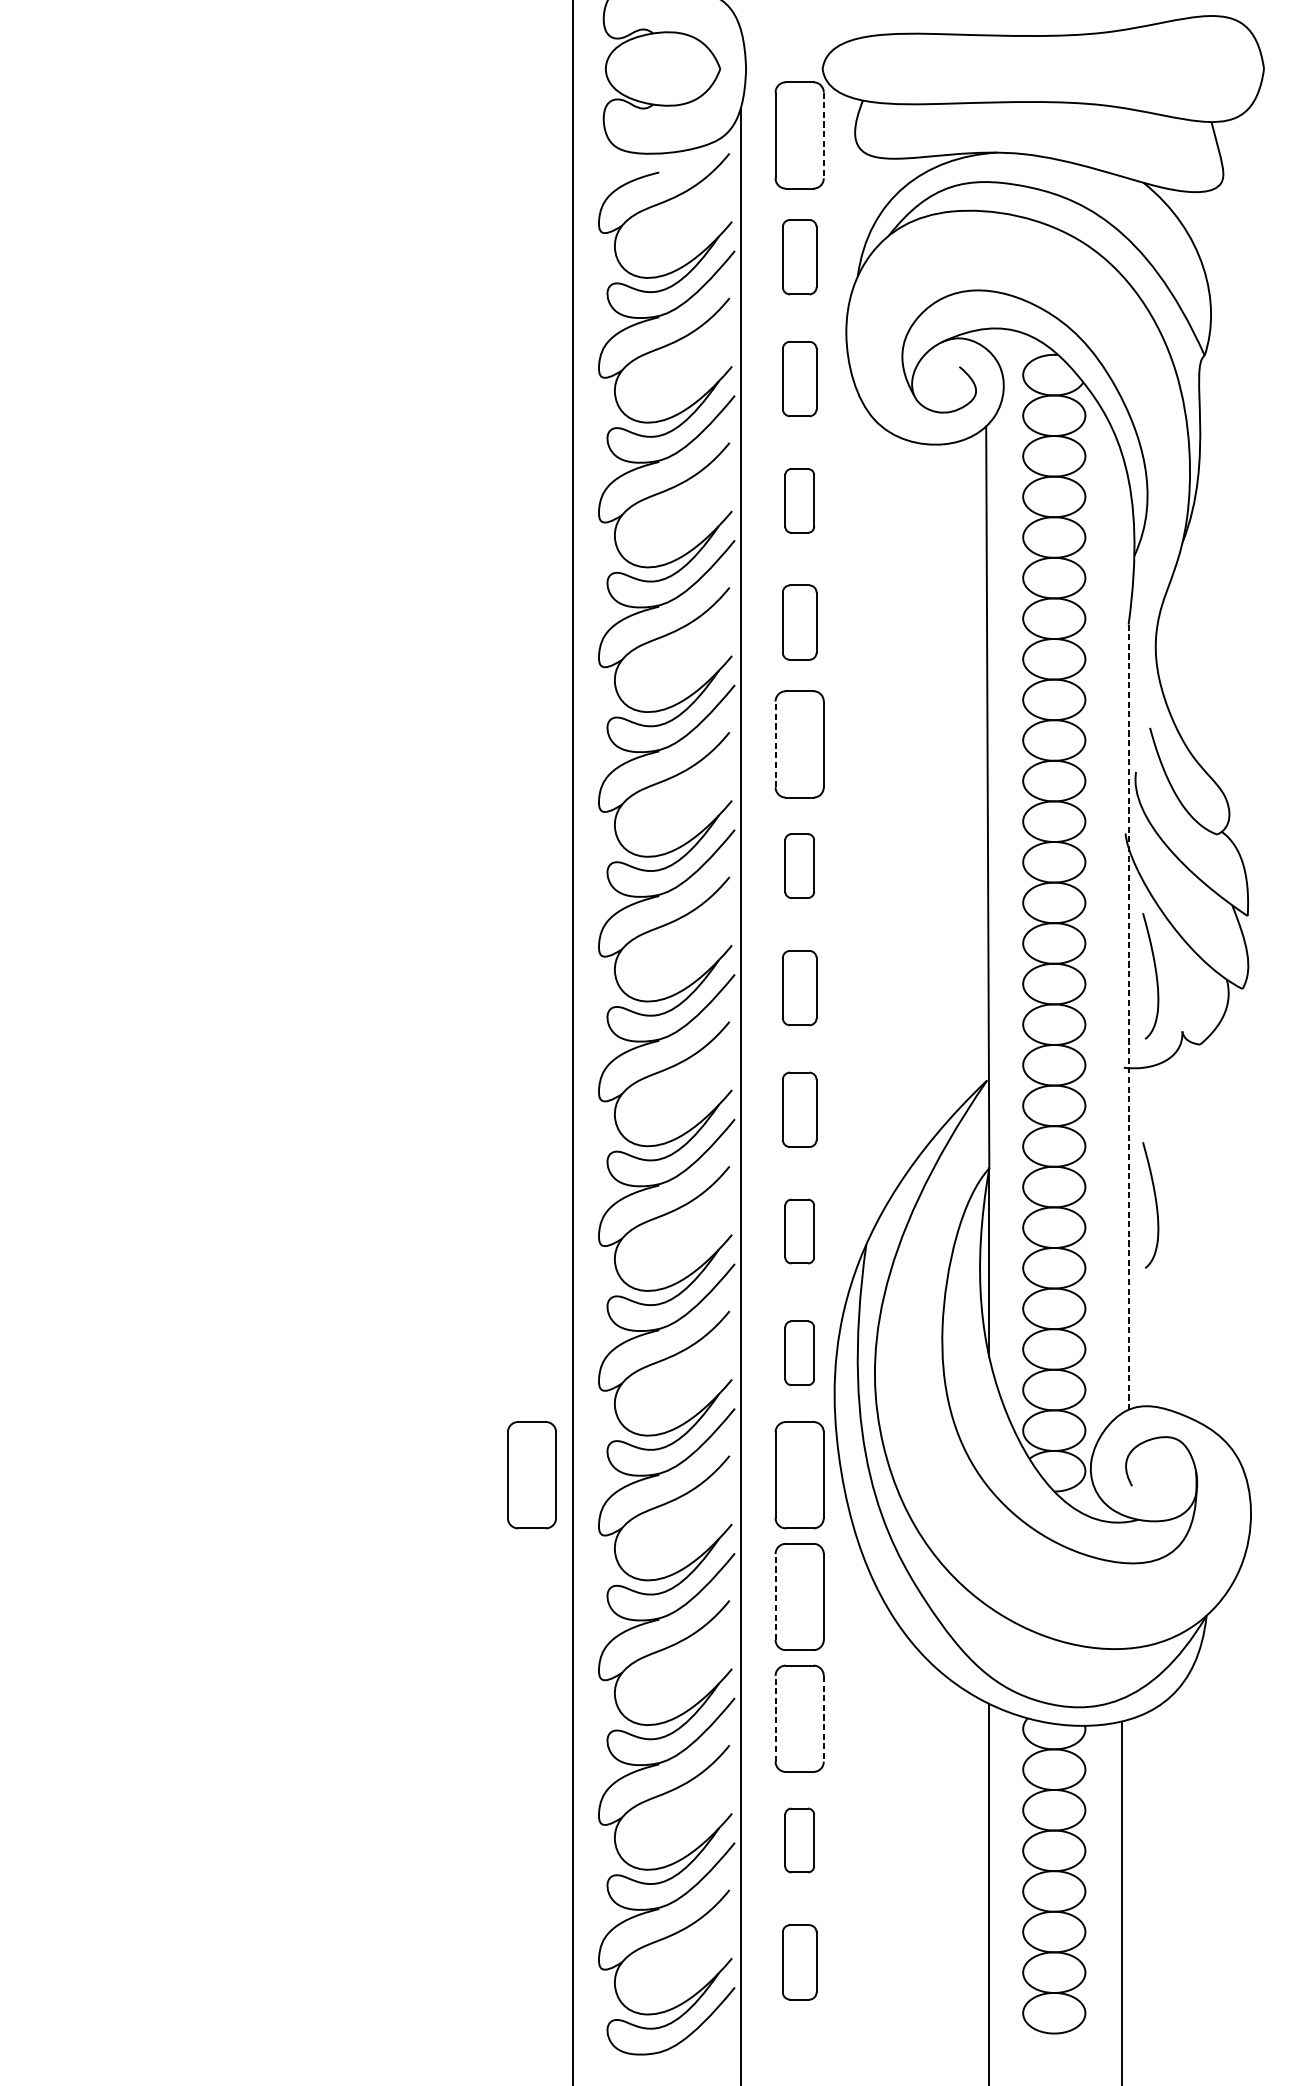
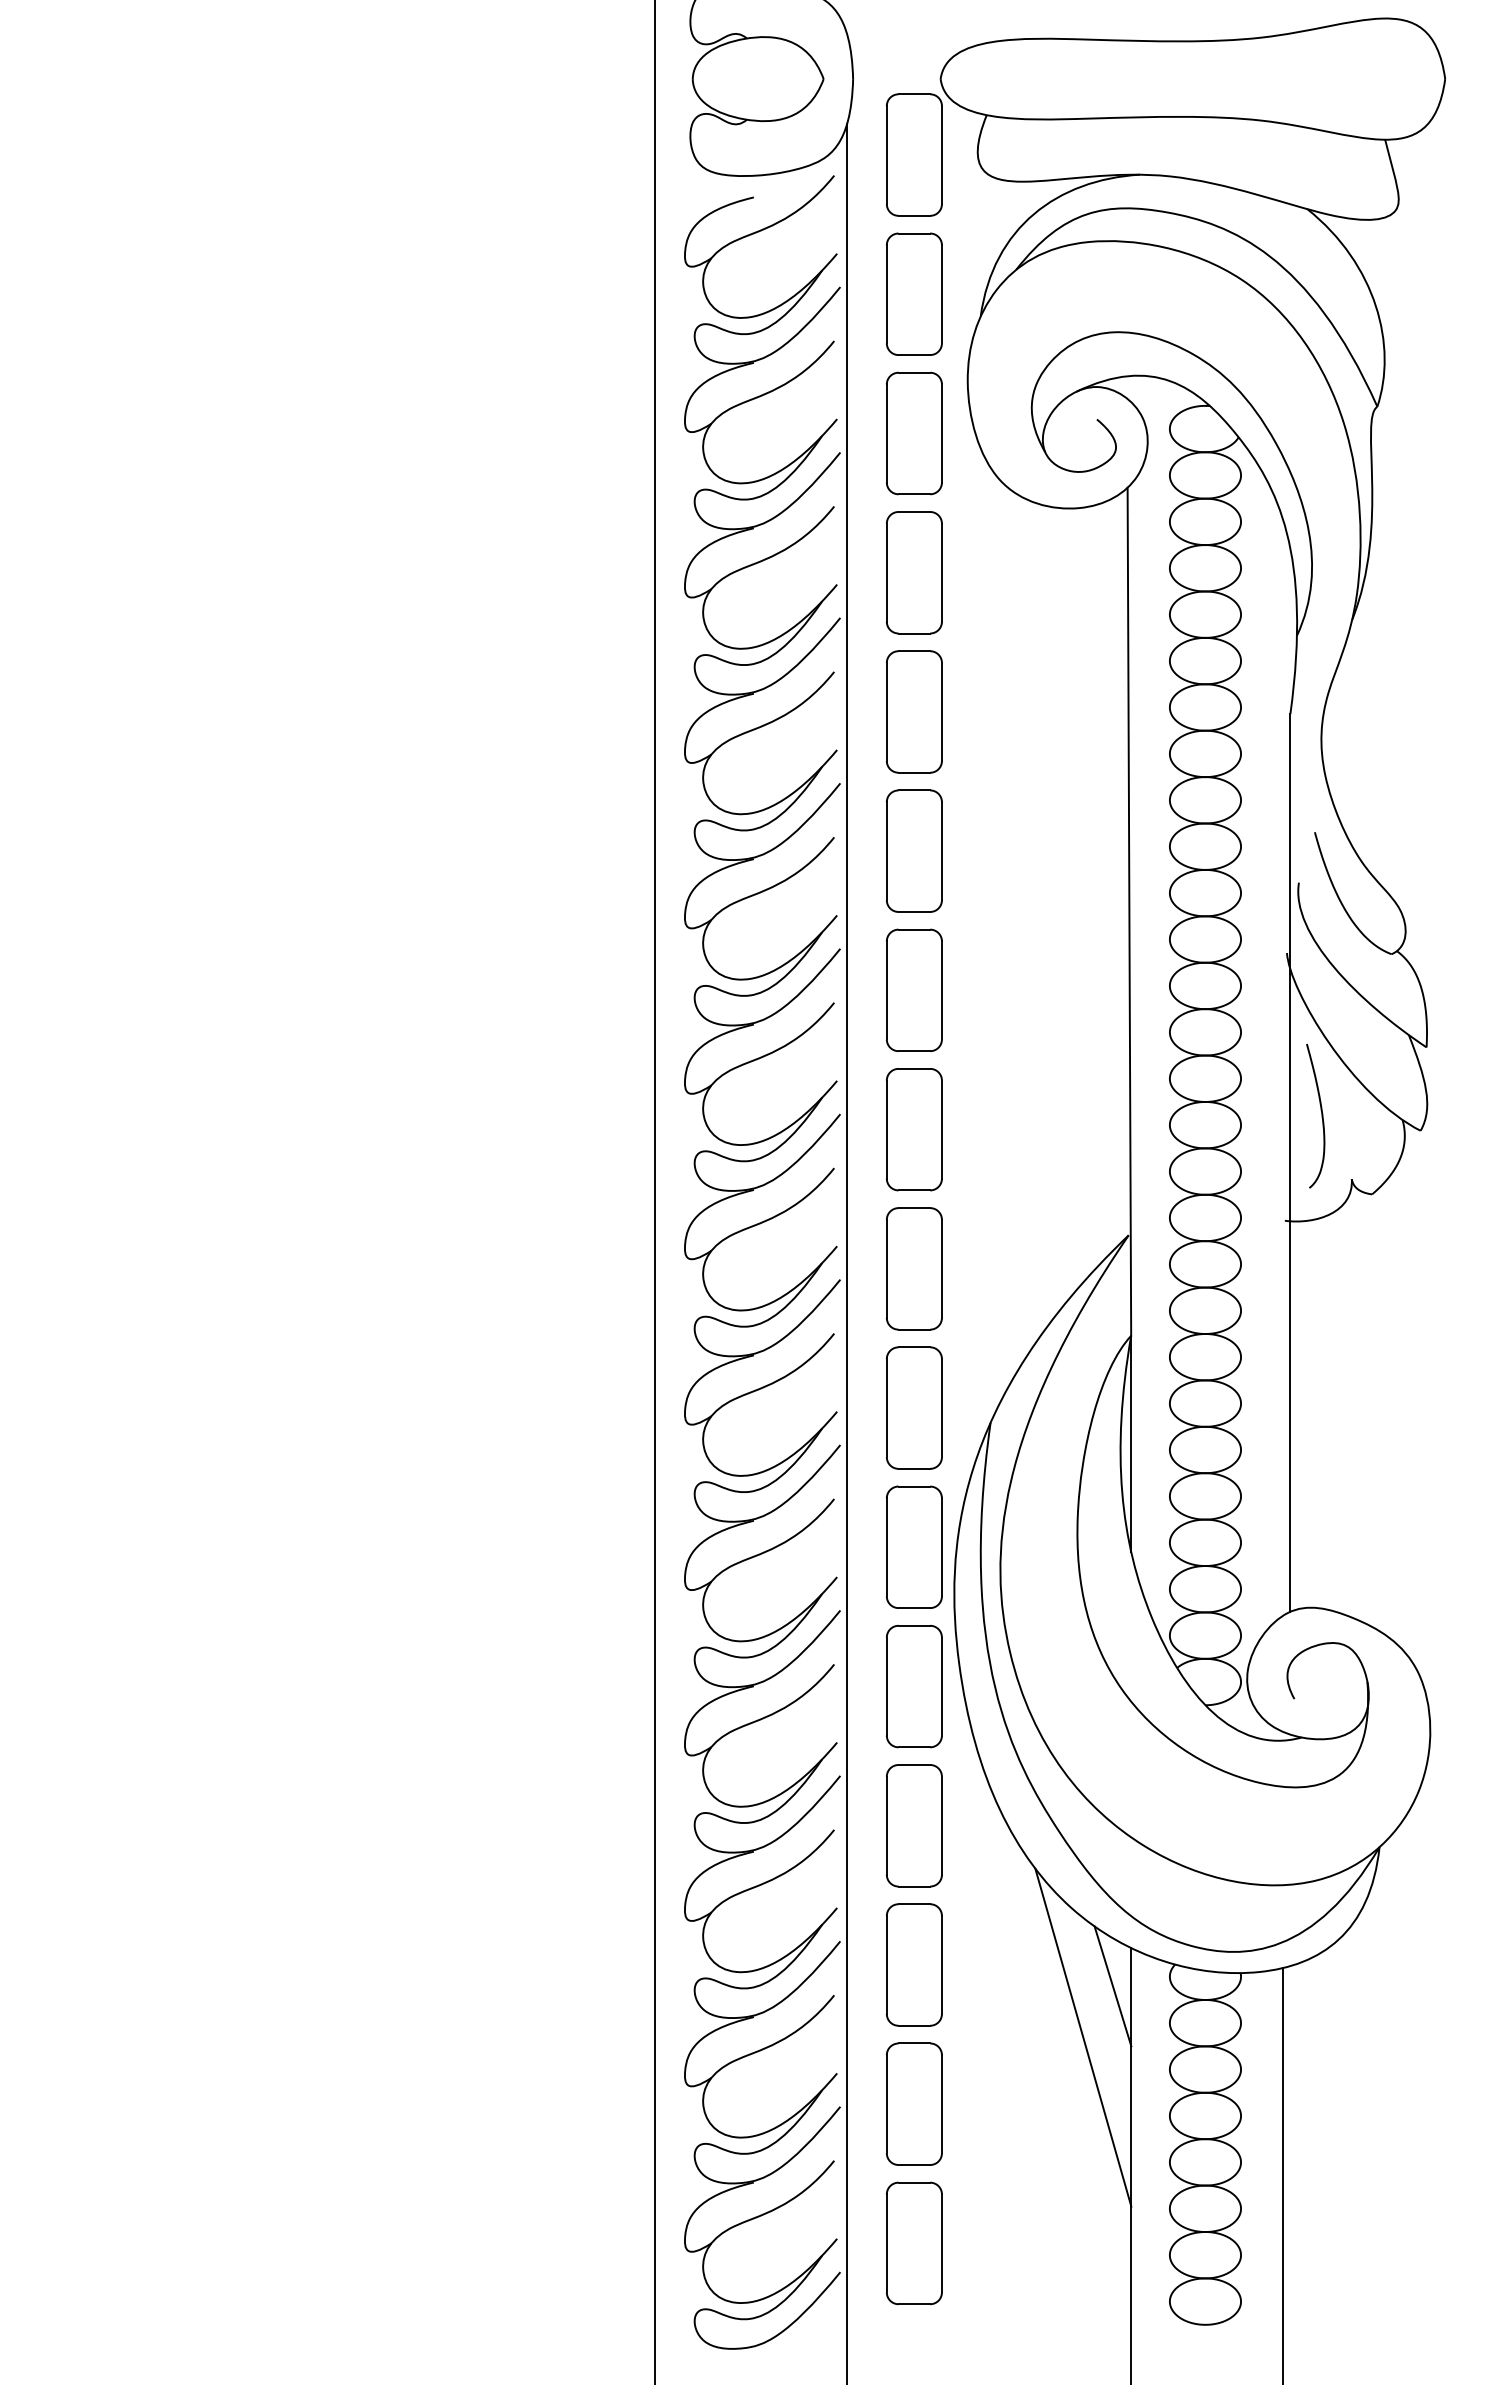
line: (823, 135) -> (941, 155), dashed -> solid
part: (799, 256) -> (914, 293), size x1.43
part: (799, 379) -> (914, 433), size x1.43
part: (799, 500) -> (914, 572), size x1.67
part: (799, 622) -> (914, 711), size x1.43
line: (775, 743) -> (886, 850), dashed -> solid
part: (799, 865) -> (914, 989), size x1.67
part: (799, 987) -> (914, 1129), size x1.43
line: (1128, 1017) -> (1290, 1163), dashed -> solid
part: (799, 1109) -> (914, 1268), size x1.43
curve: (1155, 1204) -> (1321, 1377), removed
part: (799, 1231) -> (914, 1407), size x1.67
part: (799, 1352) -> (914, 1546), size x1.67
part: (532, 1475) -> (608, 1686), removed
line: (775, 1596) -> (886, 1825), dashed -> solid
line: (775, 1718) -> (886, 1964), dashed -> solid
line: (823, 1719) -> (941, 1965), dashed -> solid
line: (972, 1737) -> (1112, 1986), added
line: (947, 1782) -> (1083, 2037), added
part: (799, 1839) -> (914, 2103), size x1.67
part: (799, 1962) -> (914, 2243), size x1.43

